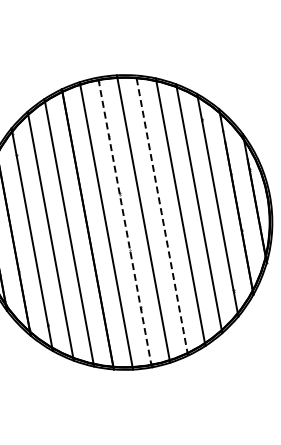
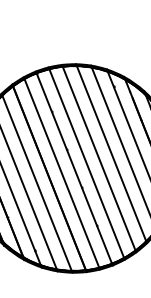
line: (162, 215) -> (99, 158), dashed -> solid
line: (124, 222) -> (73, 168), dashed -> solid

